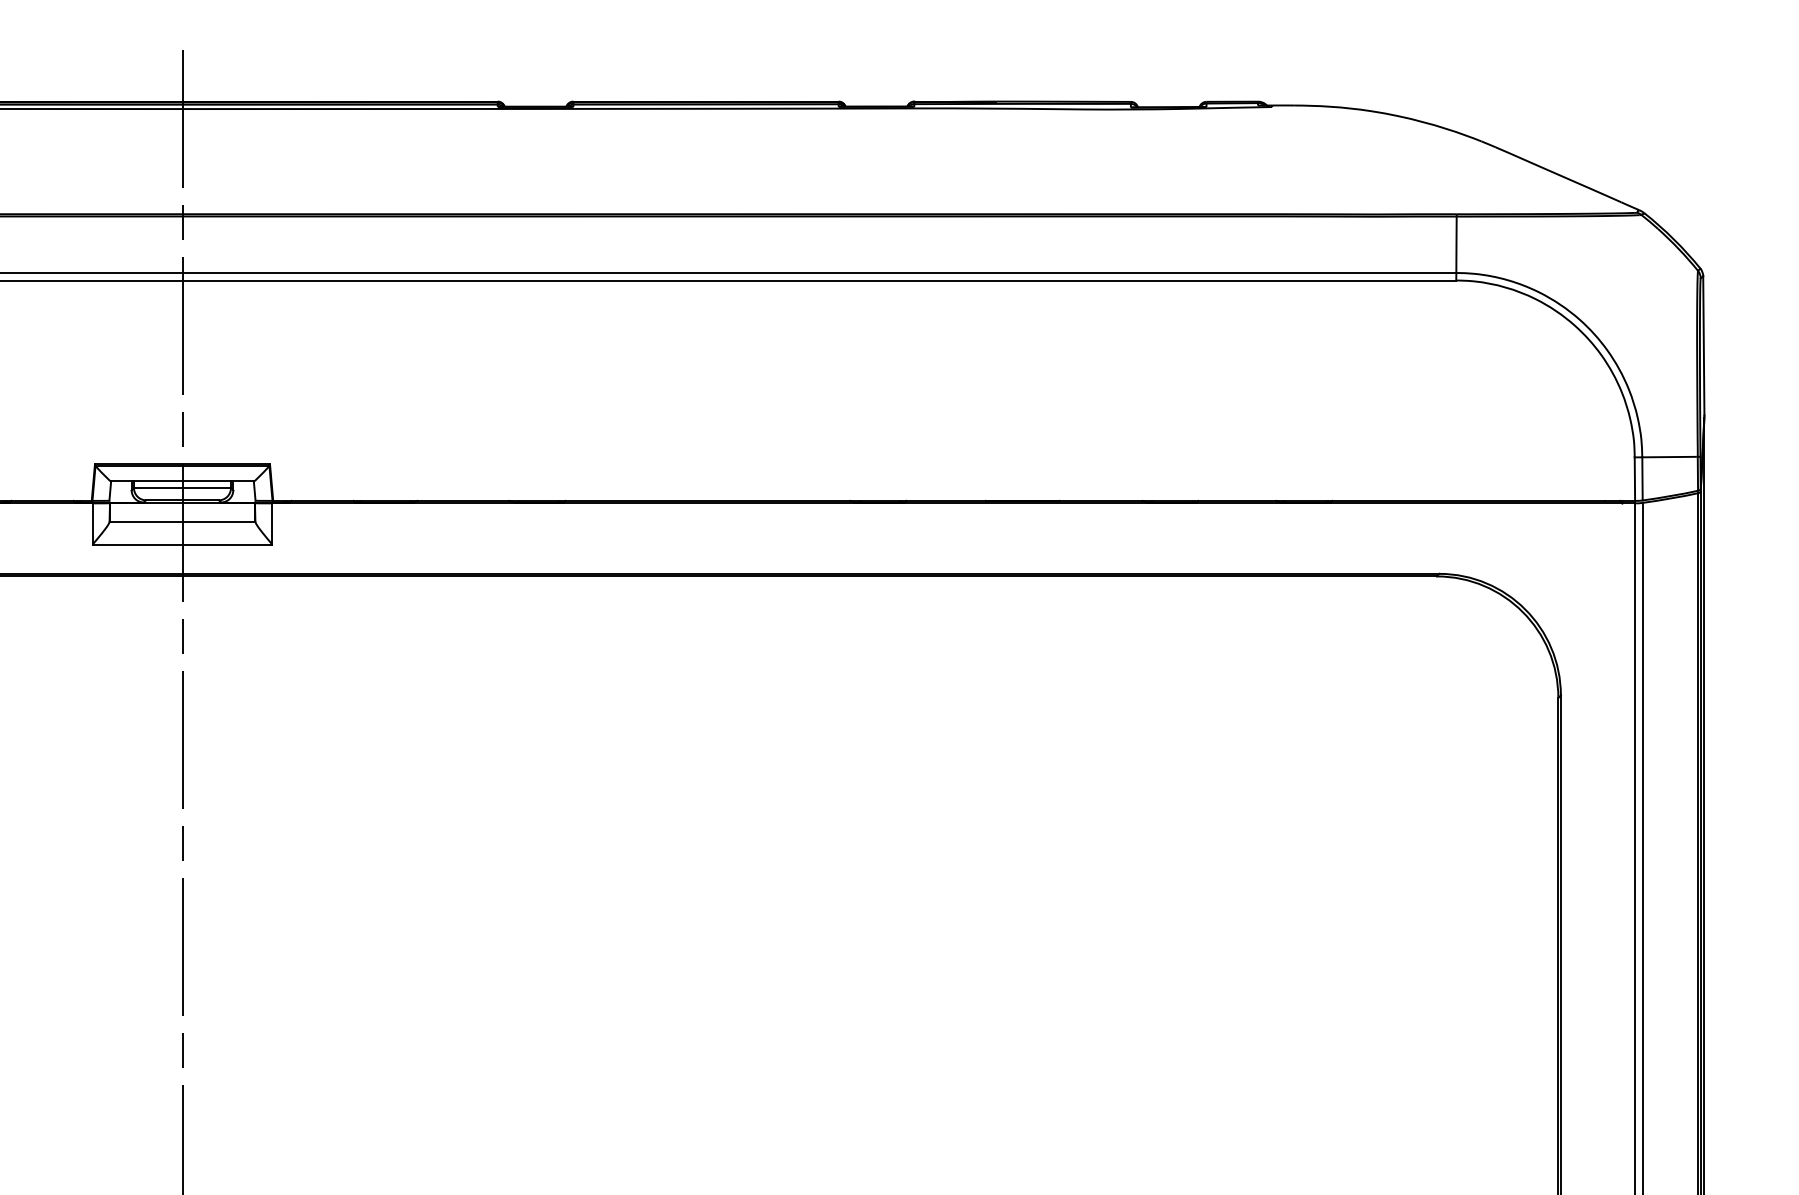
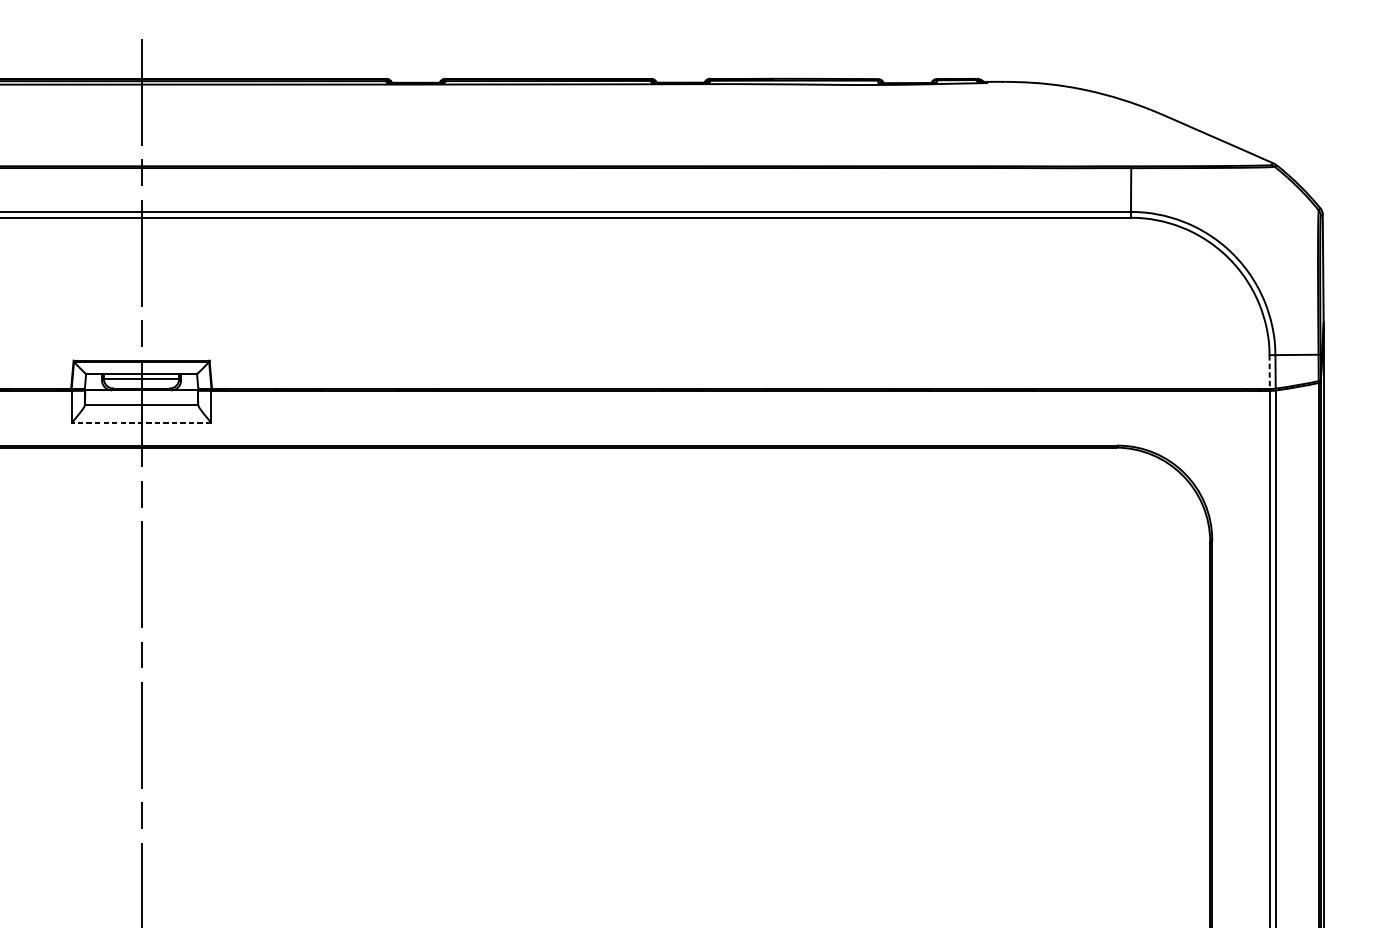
line: (1634, 479) -> (1269, 372), solid -> dashed
line: (182, 544) -> (141, 422), solid -> dashed

